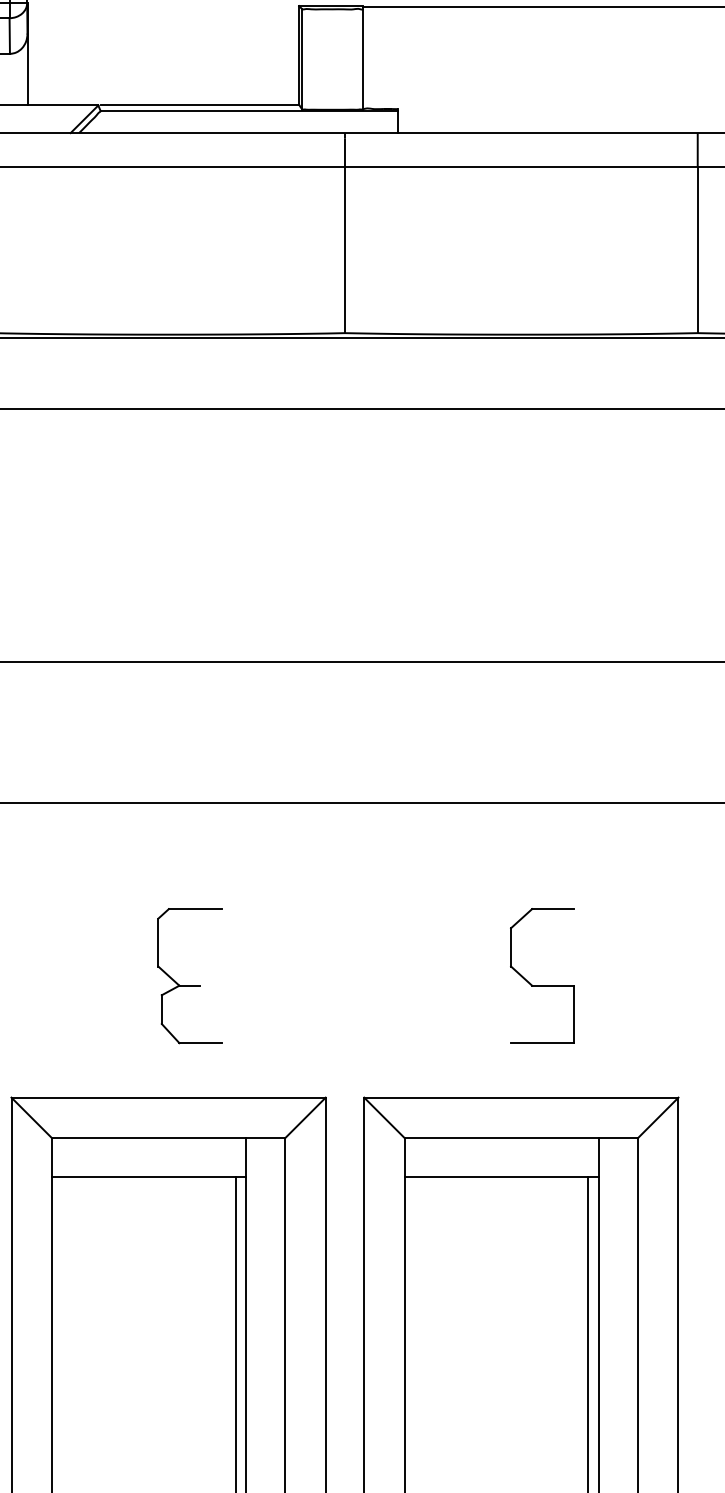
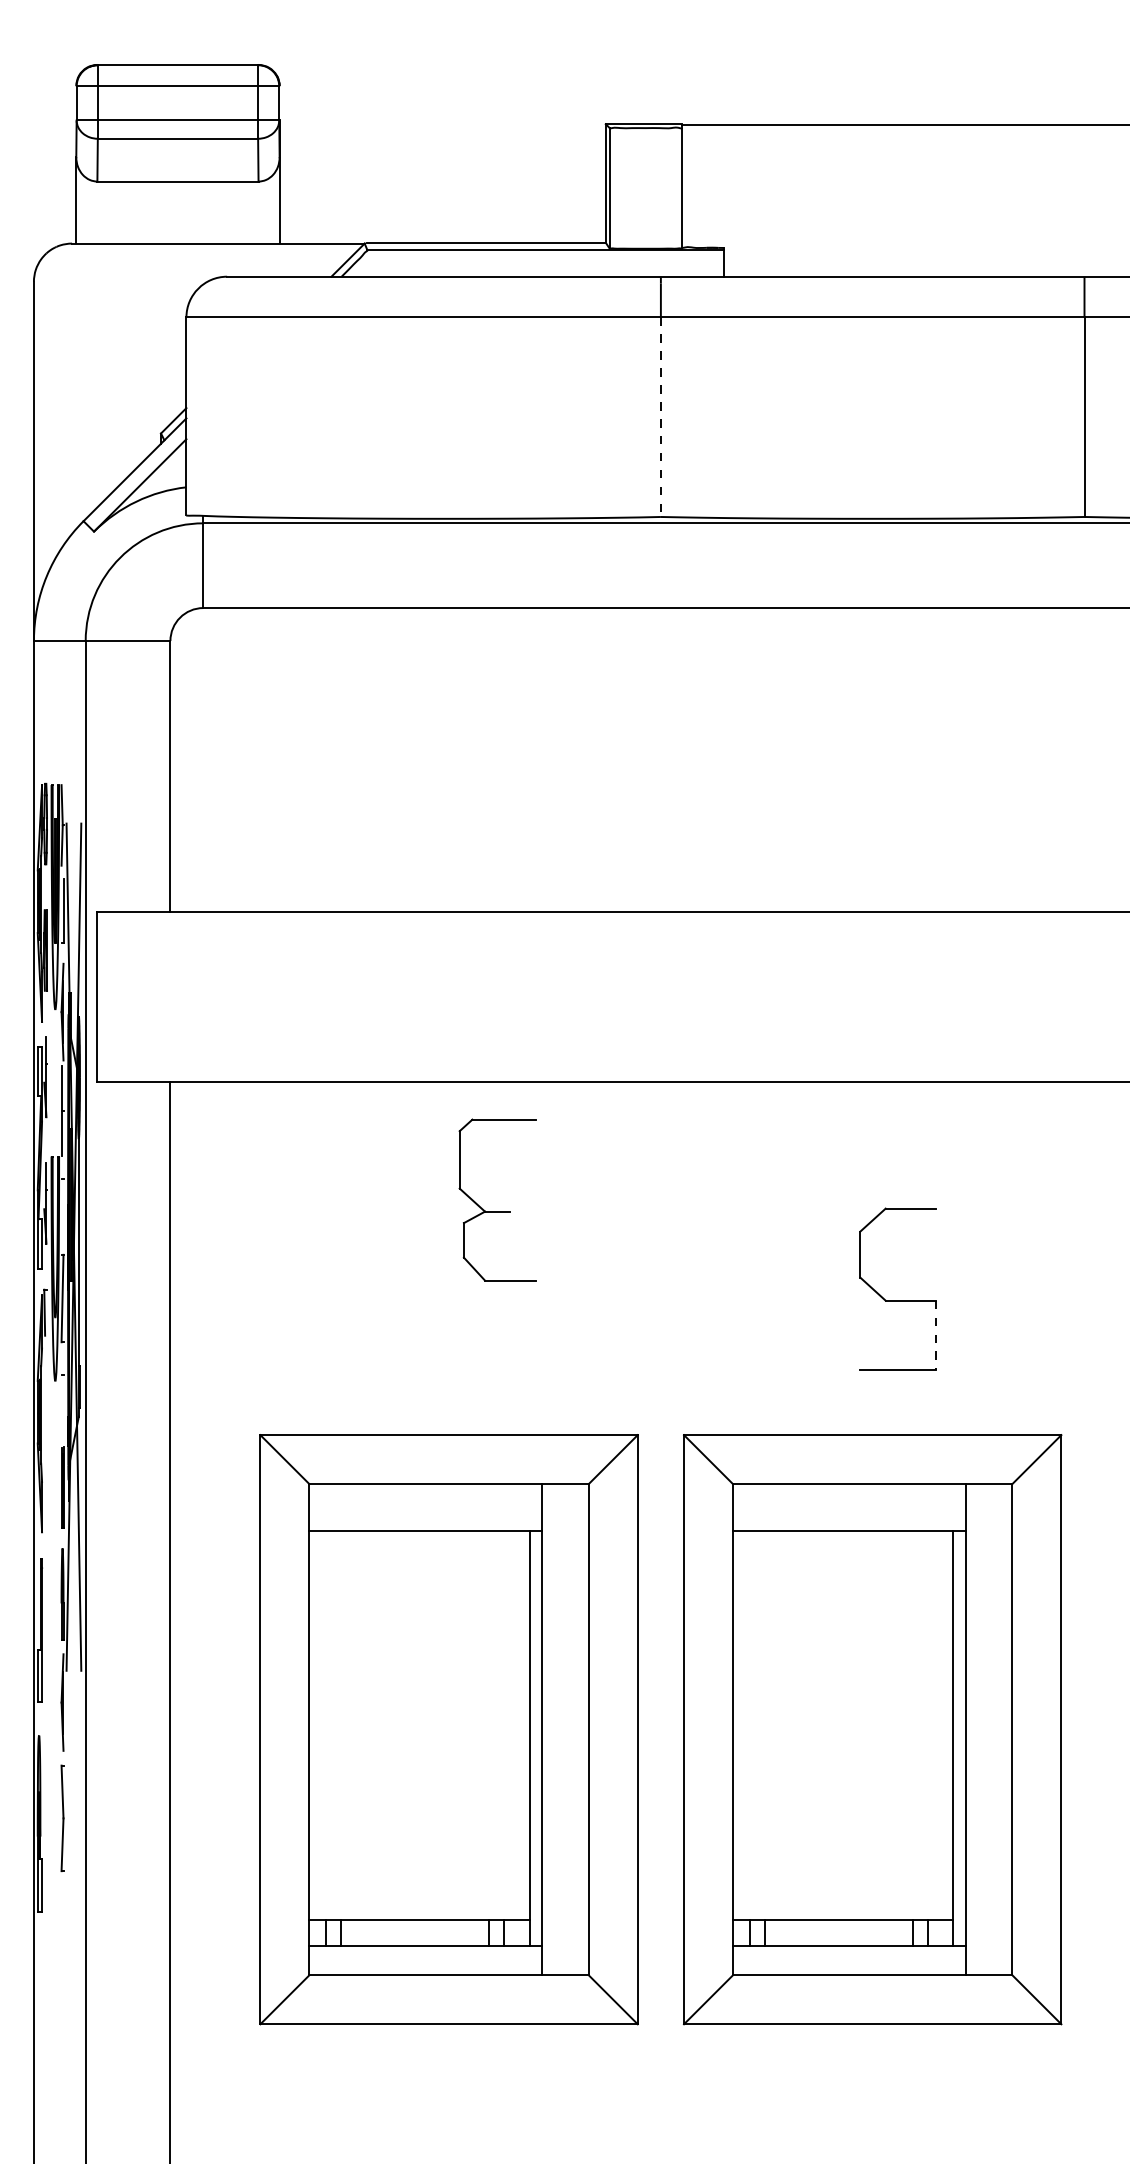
line: (344, 250) -> (660, 417), solid -> dashed
part: (189, 985) -> (497, 1211), moved
line: (574, 1014) -> (936, 1335), solid -> dashed

